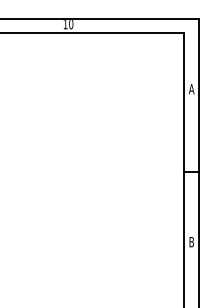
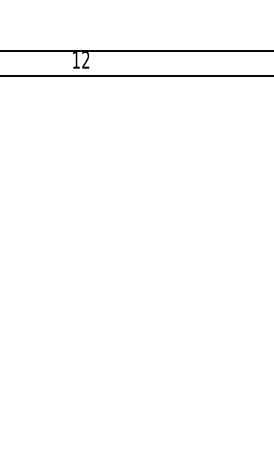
text: (71, 24) -> (86, 60), 10 -> 12

